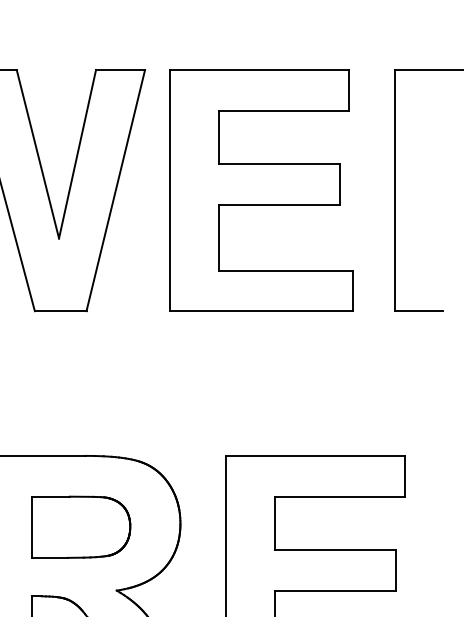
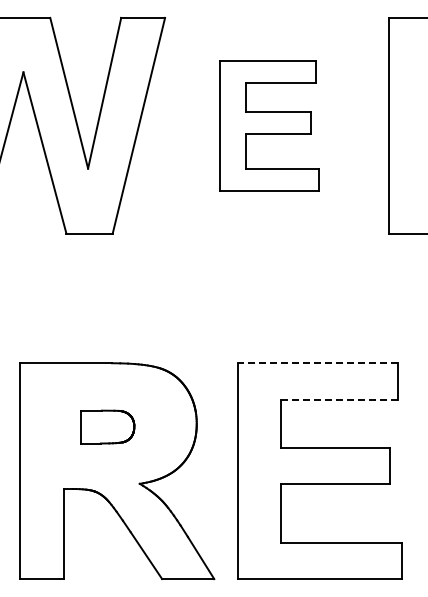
part: (261, 190) -> (269, 125), size x0.6
line: (315, 456) -> (317, 363), solid -> dashed
line: (341, 496) -> (340, 399), solid -> dashed
part: (80, 526) -> (107, 426), size x0.6

